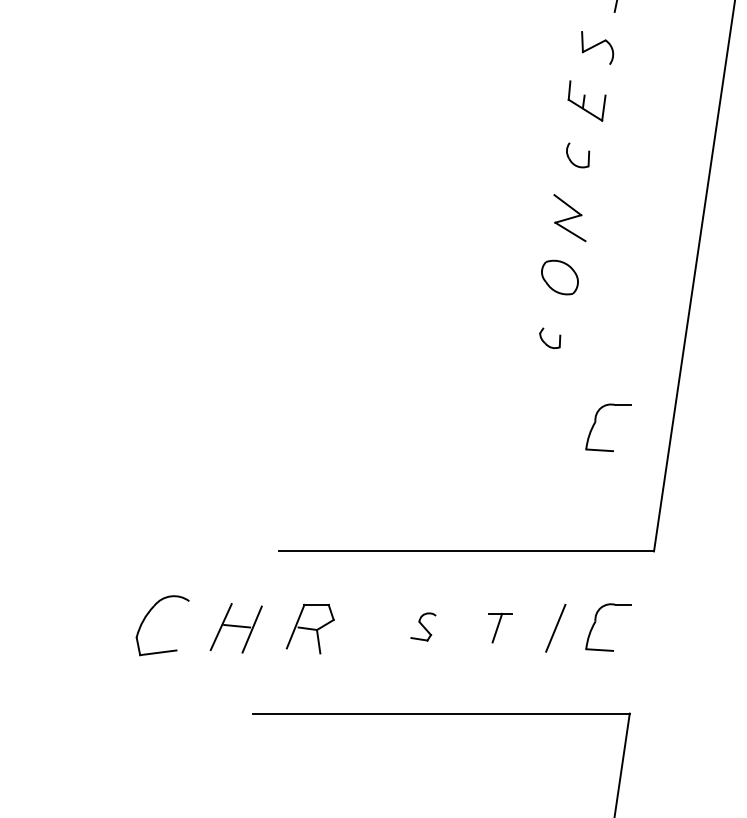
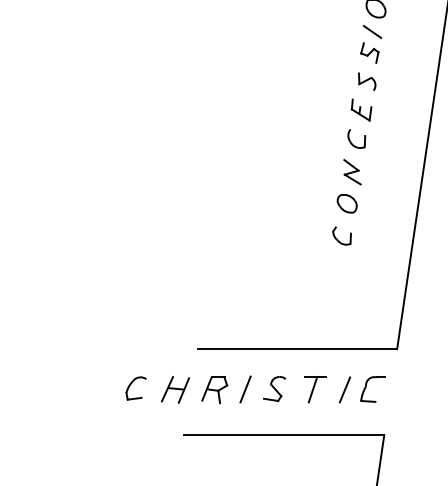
part: (577, 154) -> (356, 138), size x1.43
part: (549, 337) -> (341, 235), size x1.67
part: (596, 424) -> (366, 281), removed
part: (160, 625) -> (135, 388), size x0.71
line: (368, 627) -> (245, 389), added
part: (422, 627) -> (274, 389), size x1.67
part: (500, 627) -> (315, 389), size x1.67

